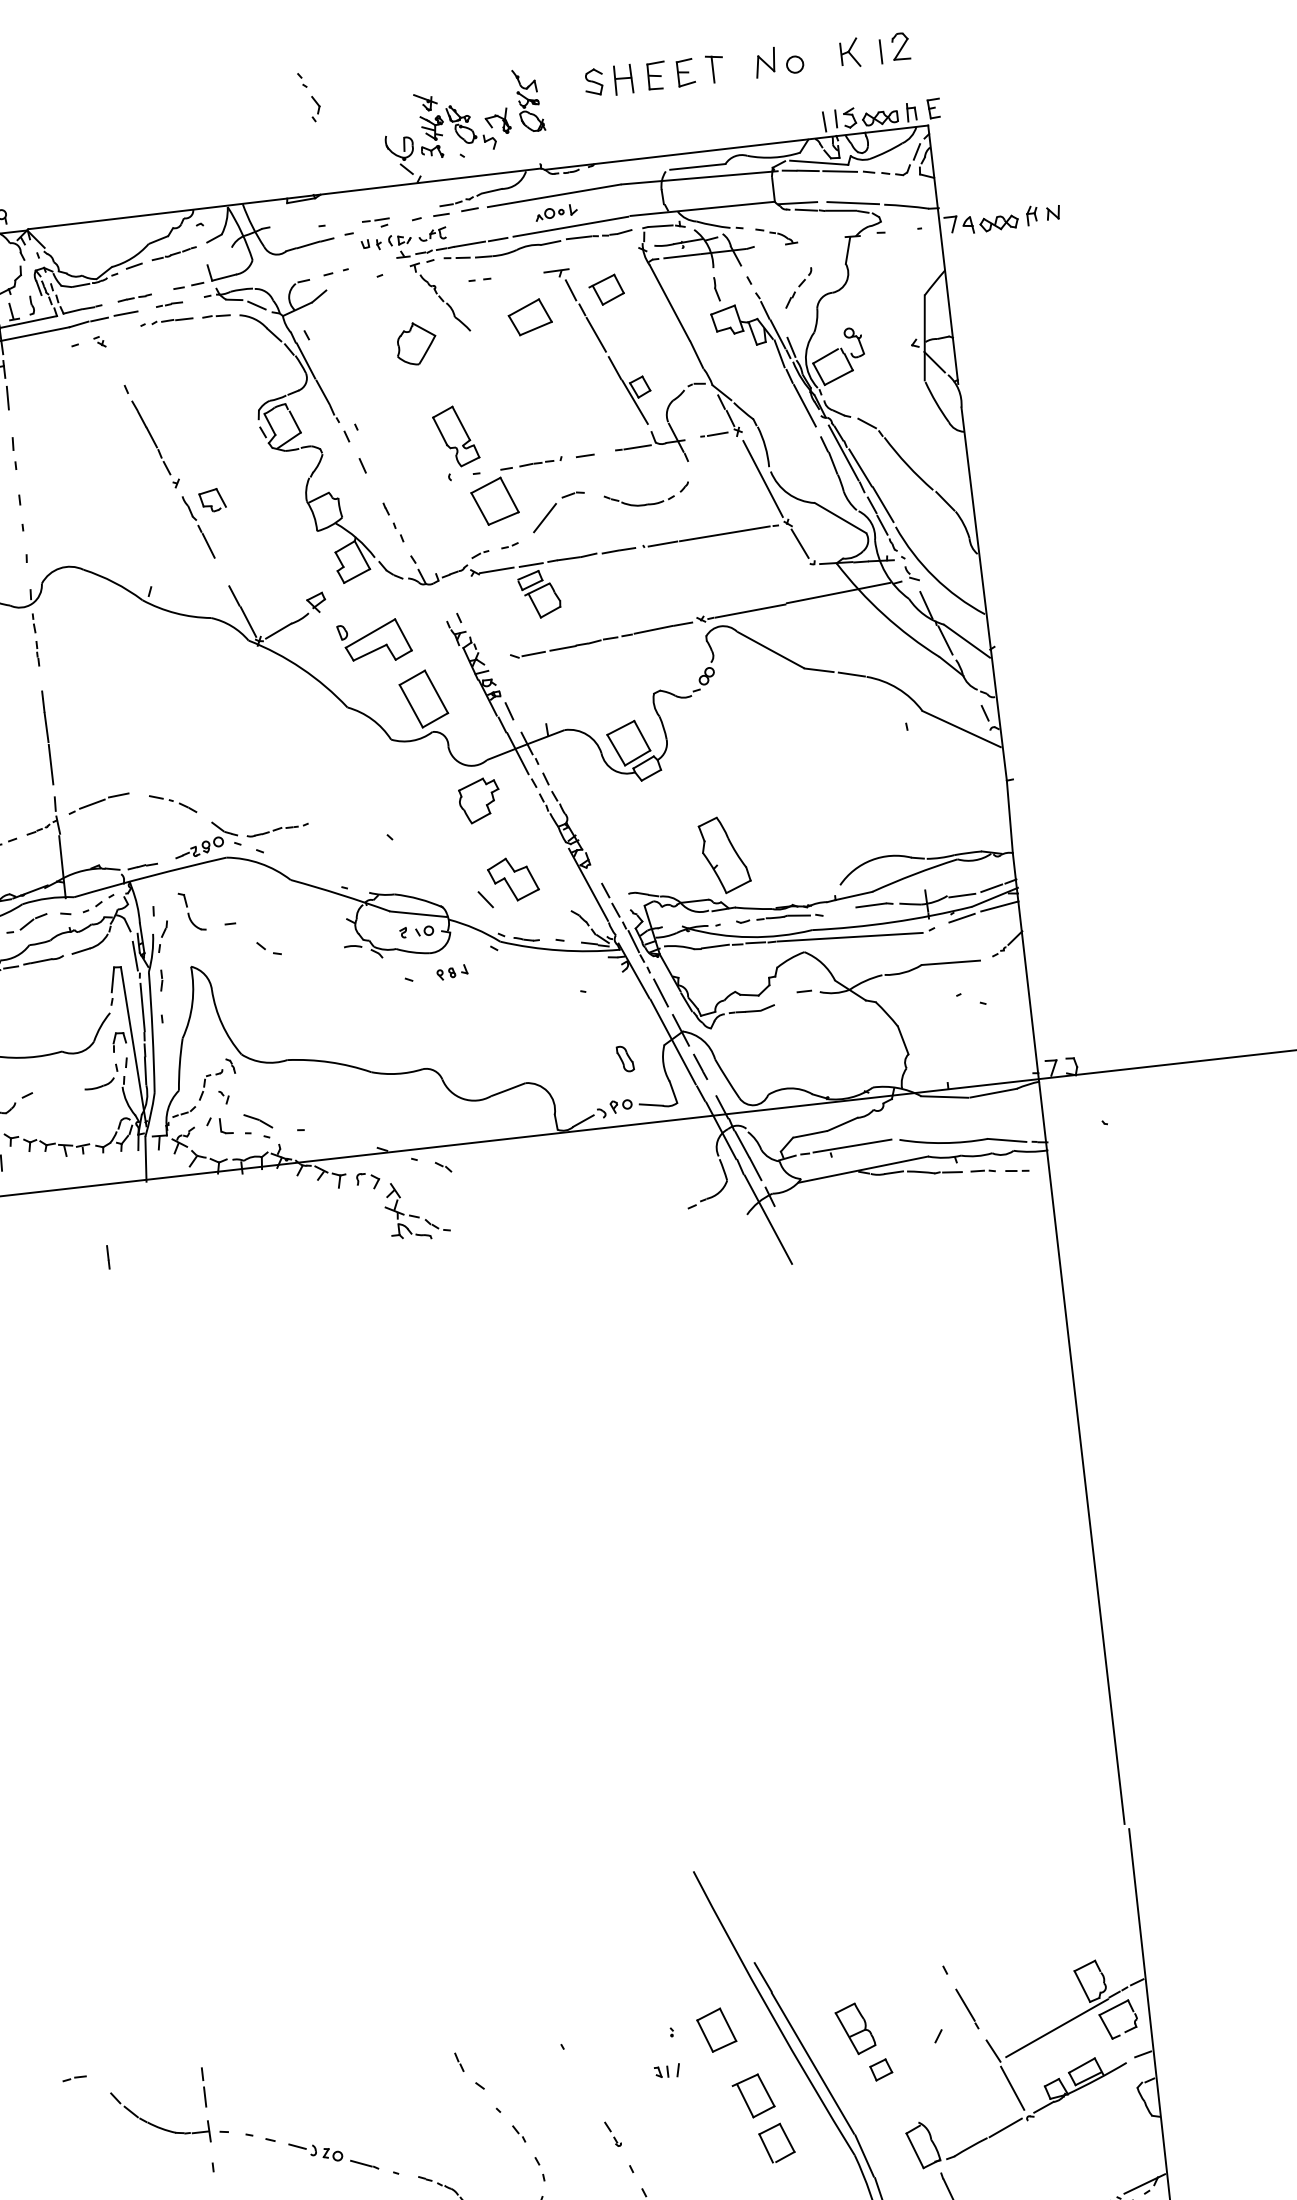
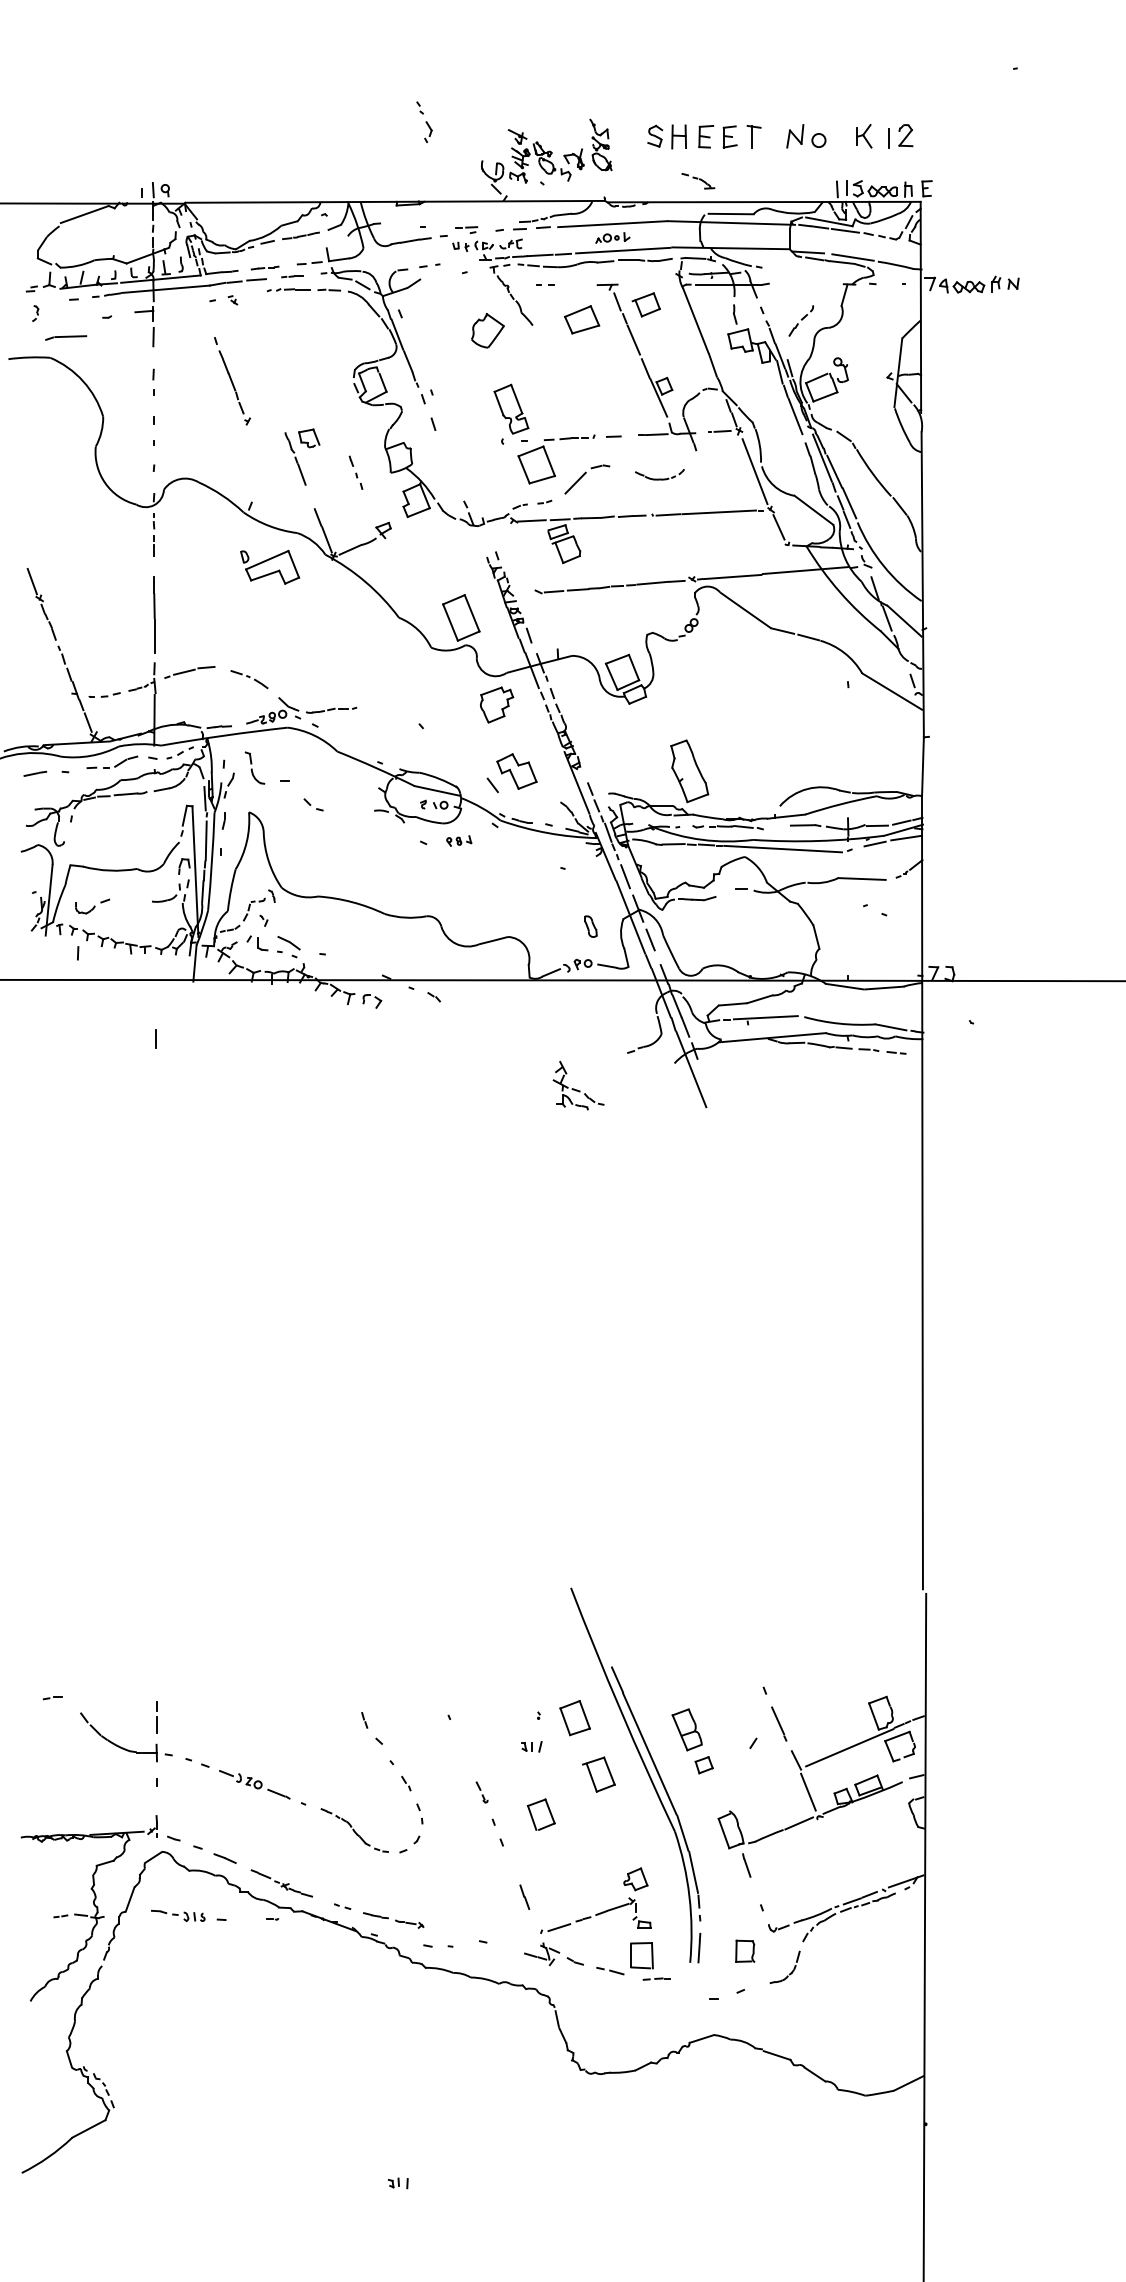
part: (776, 236) -> (698, 181), moved
part: (152, 436) -> (232, 381), moved
part: (646, 495) -> (659, 474), size x0.7
part: (392, 522) -> (355, 472), moved
part: (375, 640) -> (270, 566), moved
part: (416, 1210) -> (578, 1085), moved
part: (777, 2142) -> (541, 1814), moved

